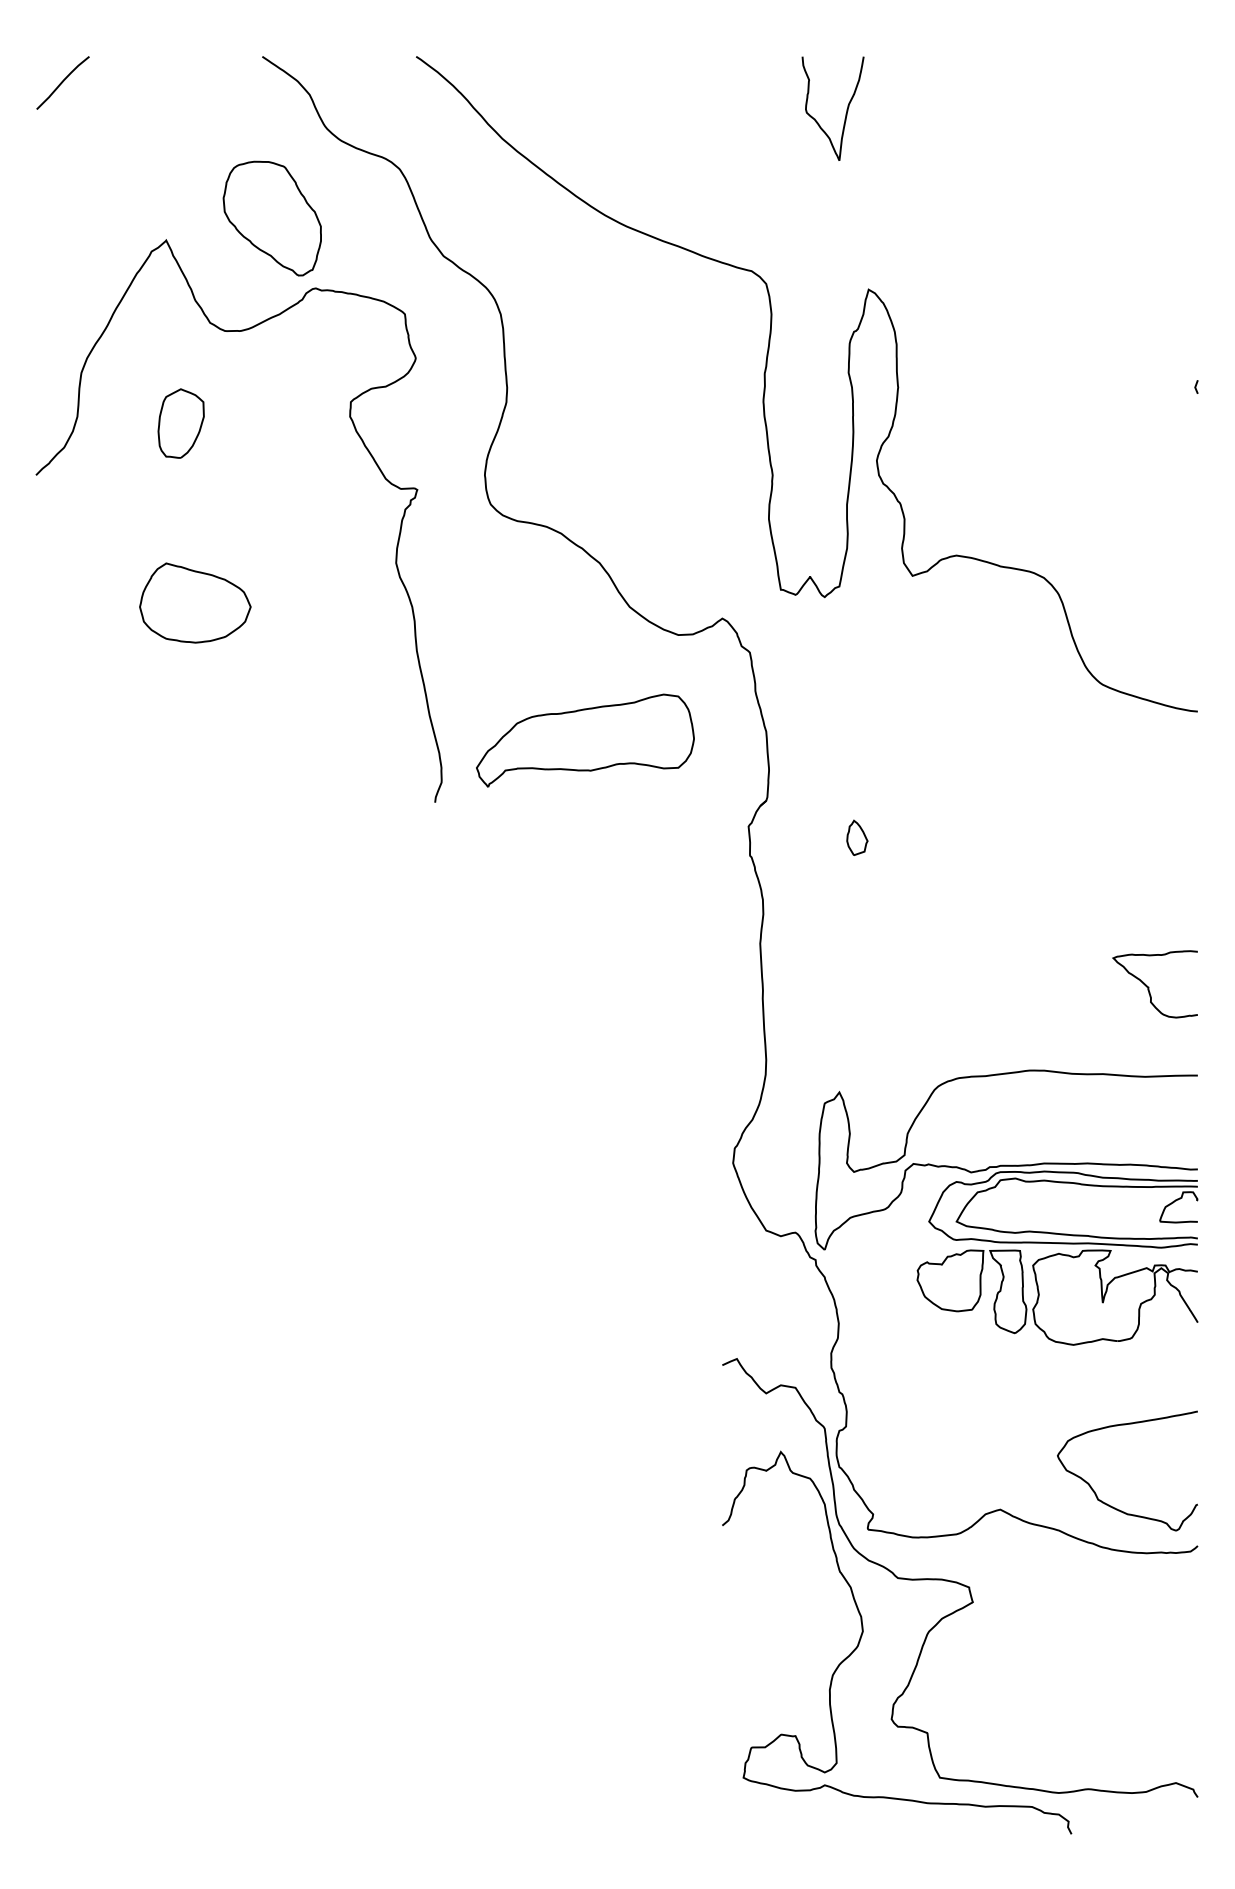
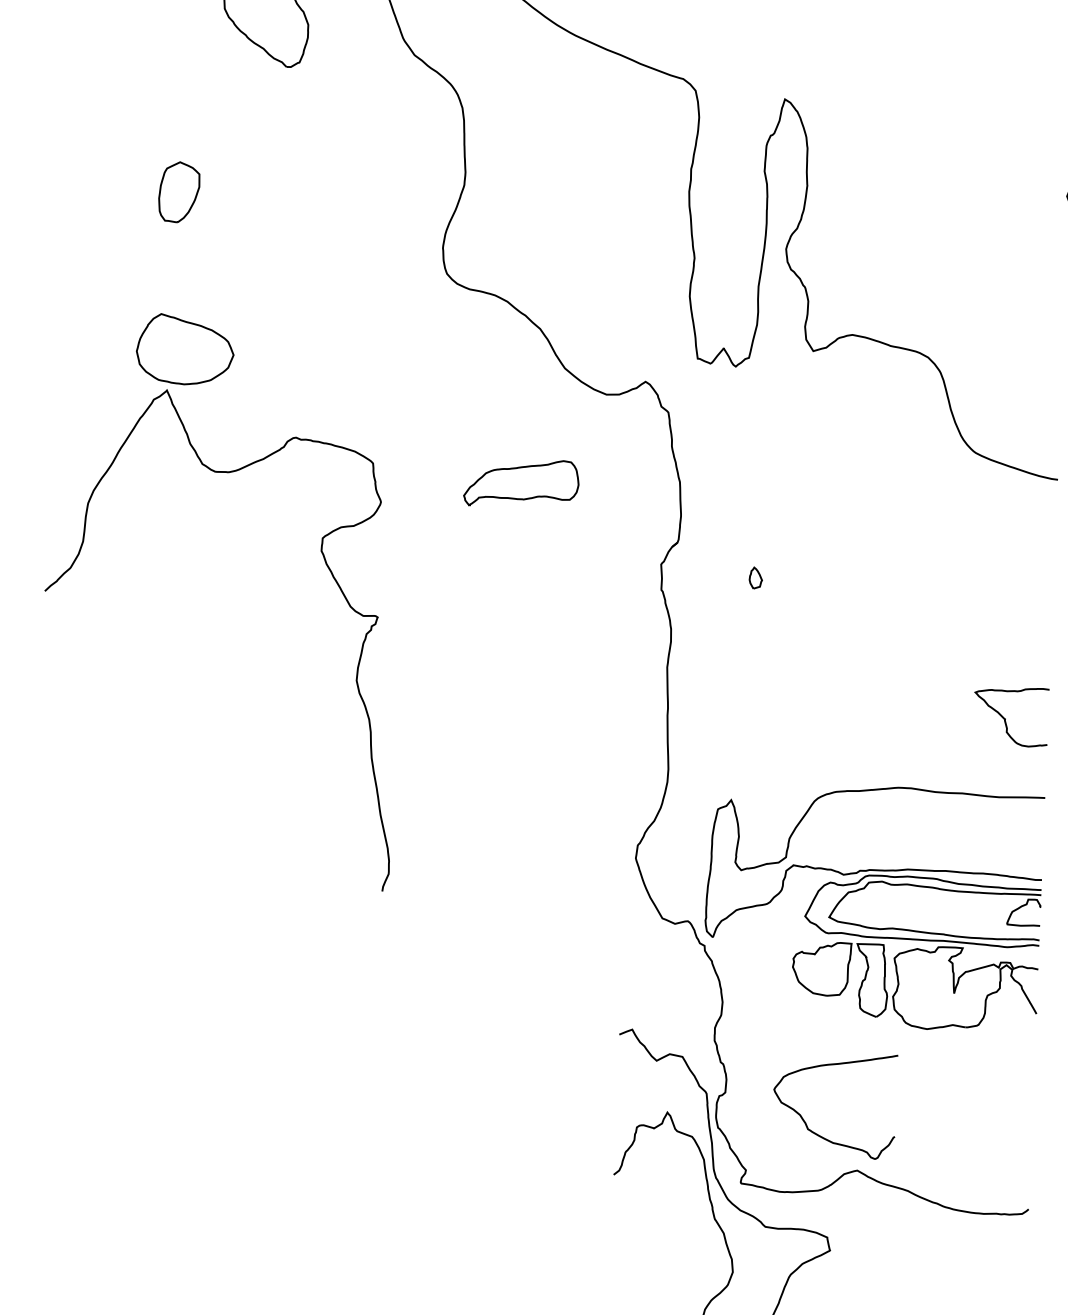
curve: (363, 445) -> (332, 576), moved
part: (585, 740) -> (521, 483), size x0.6
part: (857, 837) -> (756, 577), size x0.7
curve: (1095, 1491) -> (805, 1121), moved

